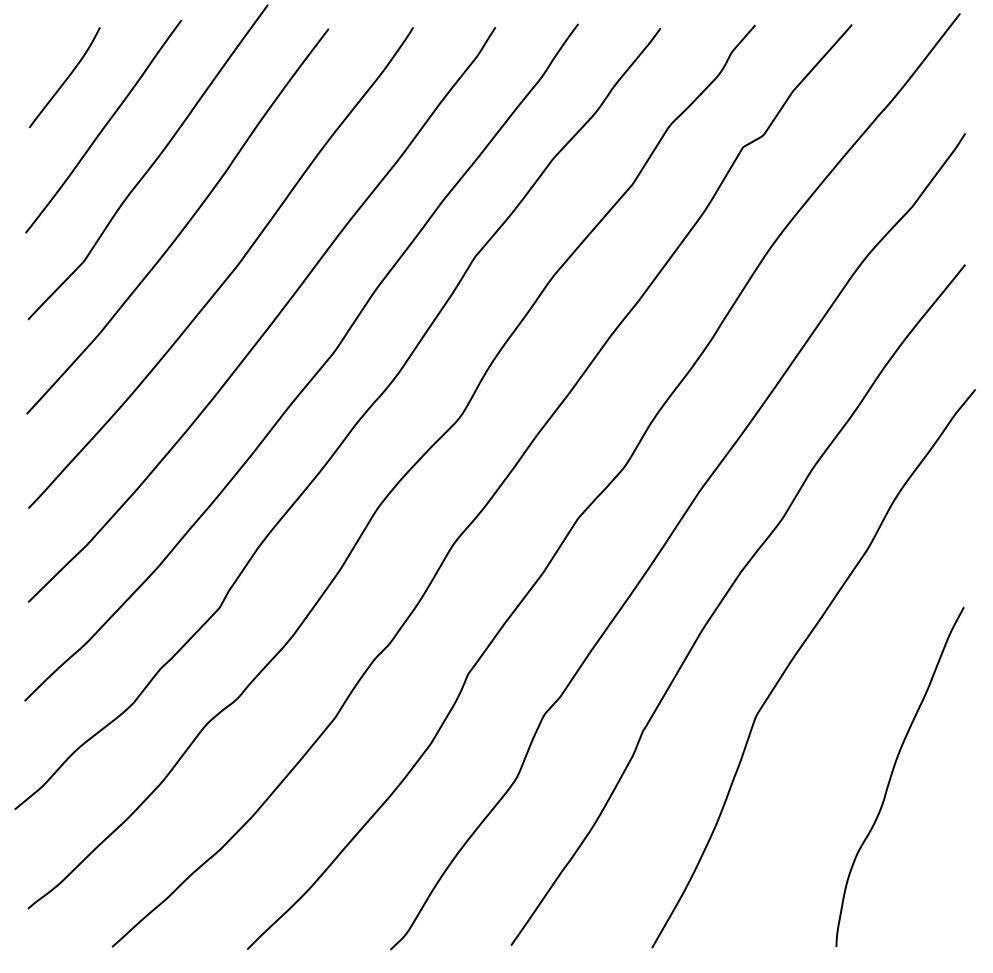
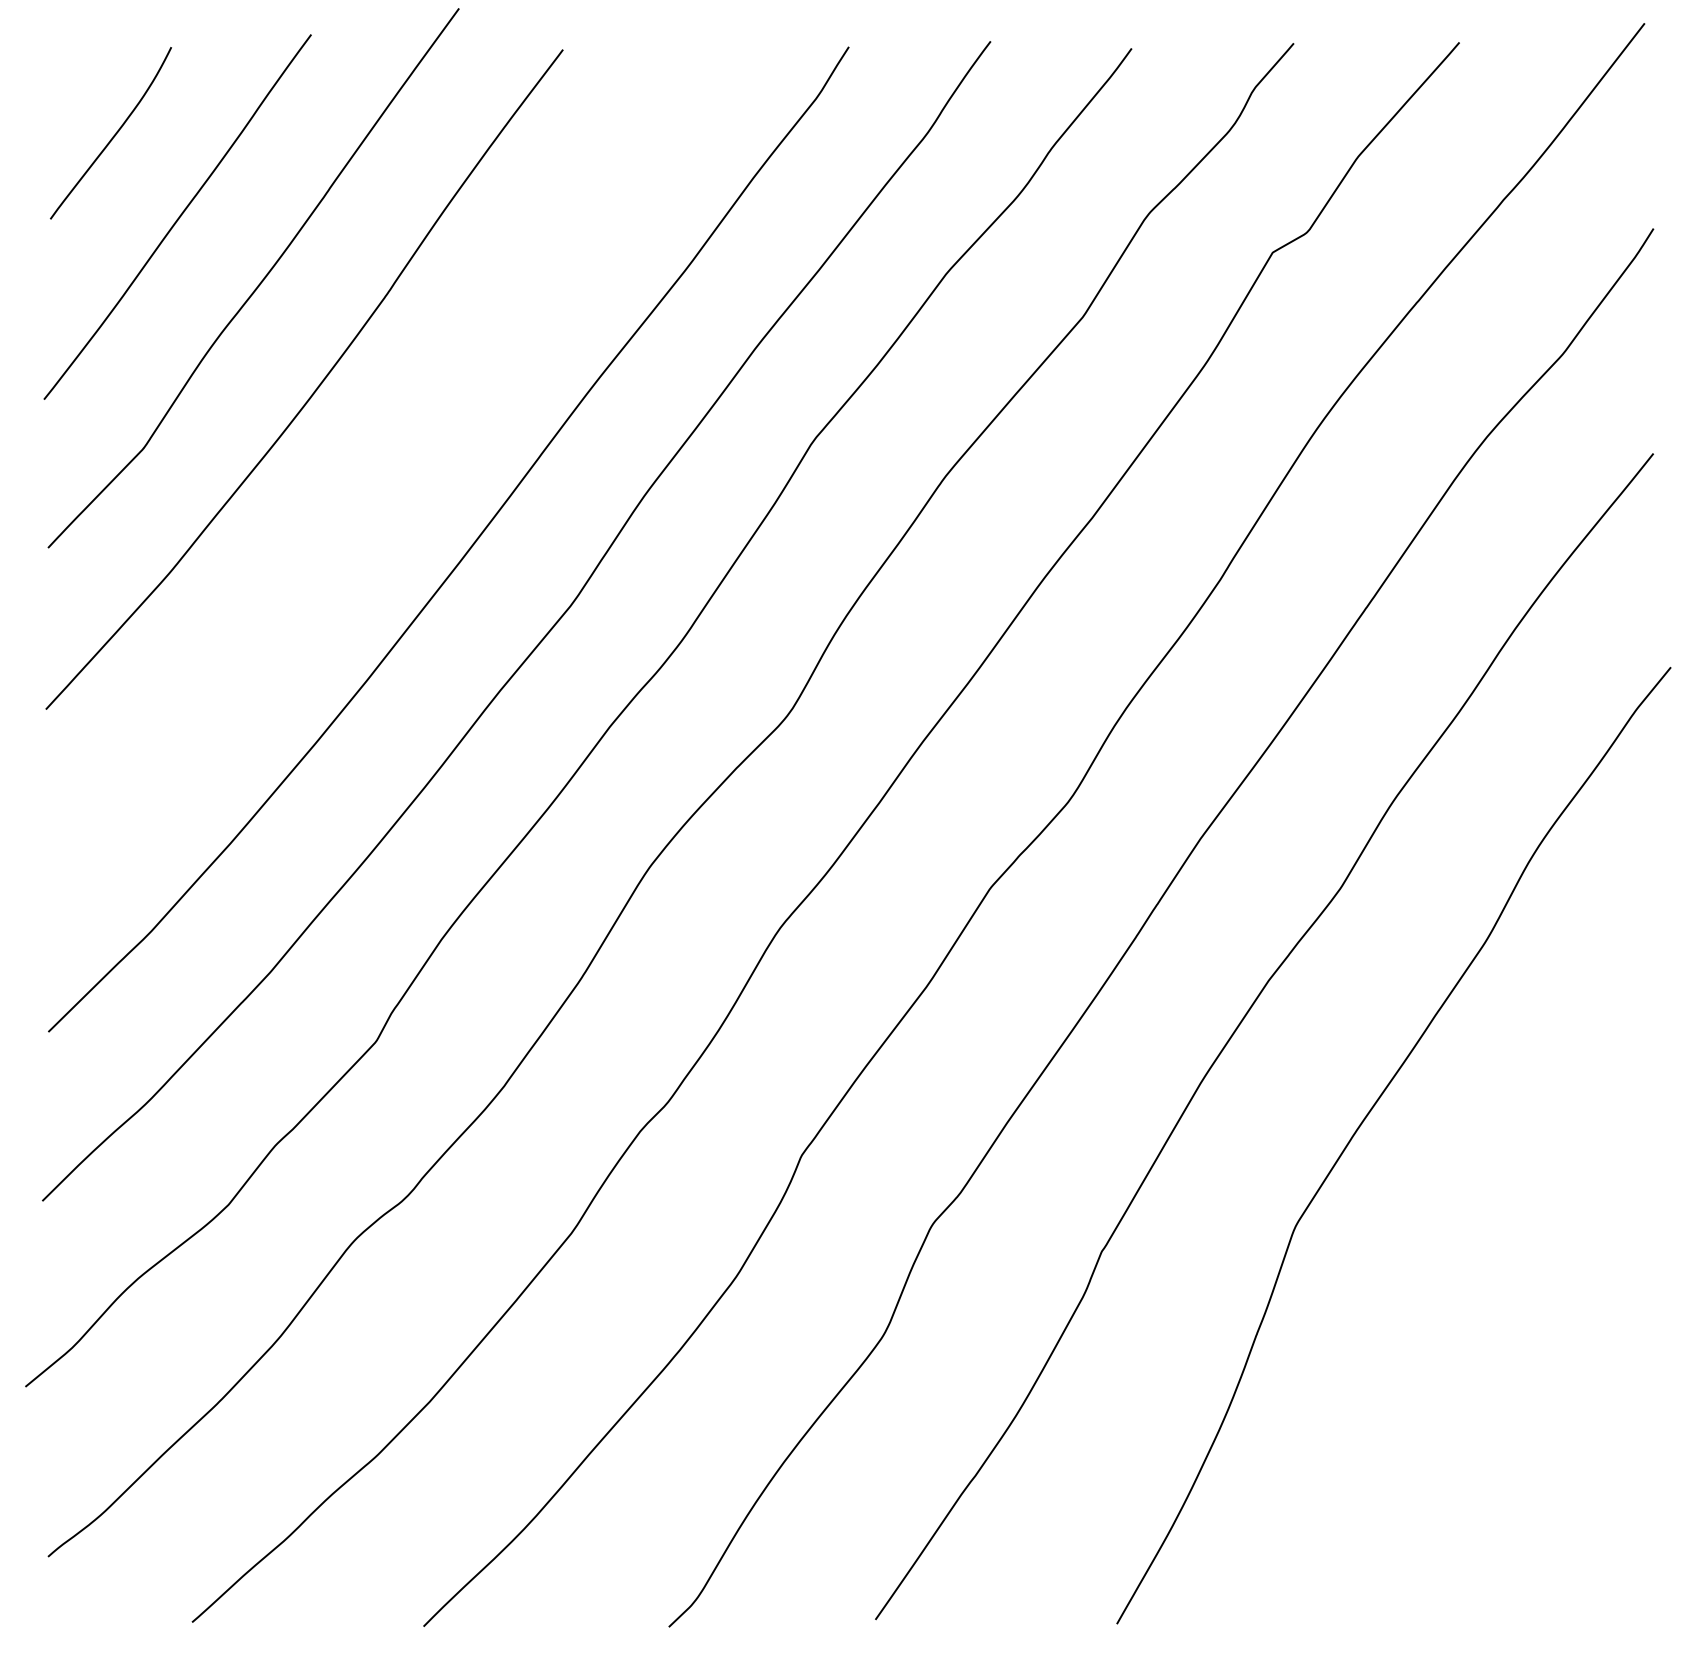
curve: (230, 272) -> (394, 466), removed
curve: (892, 775) -> (1528, 1328), removed

